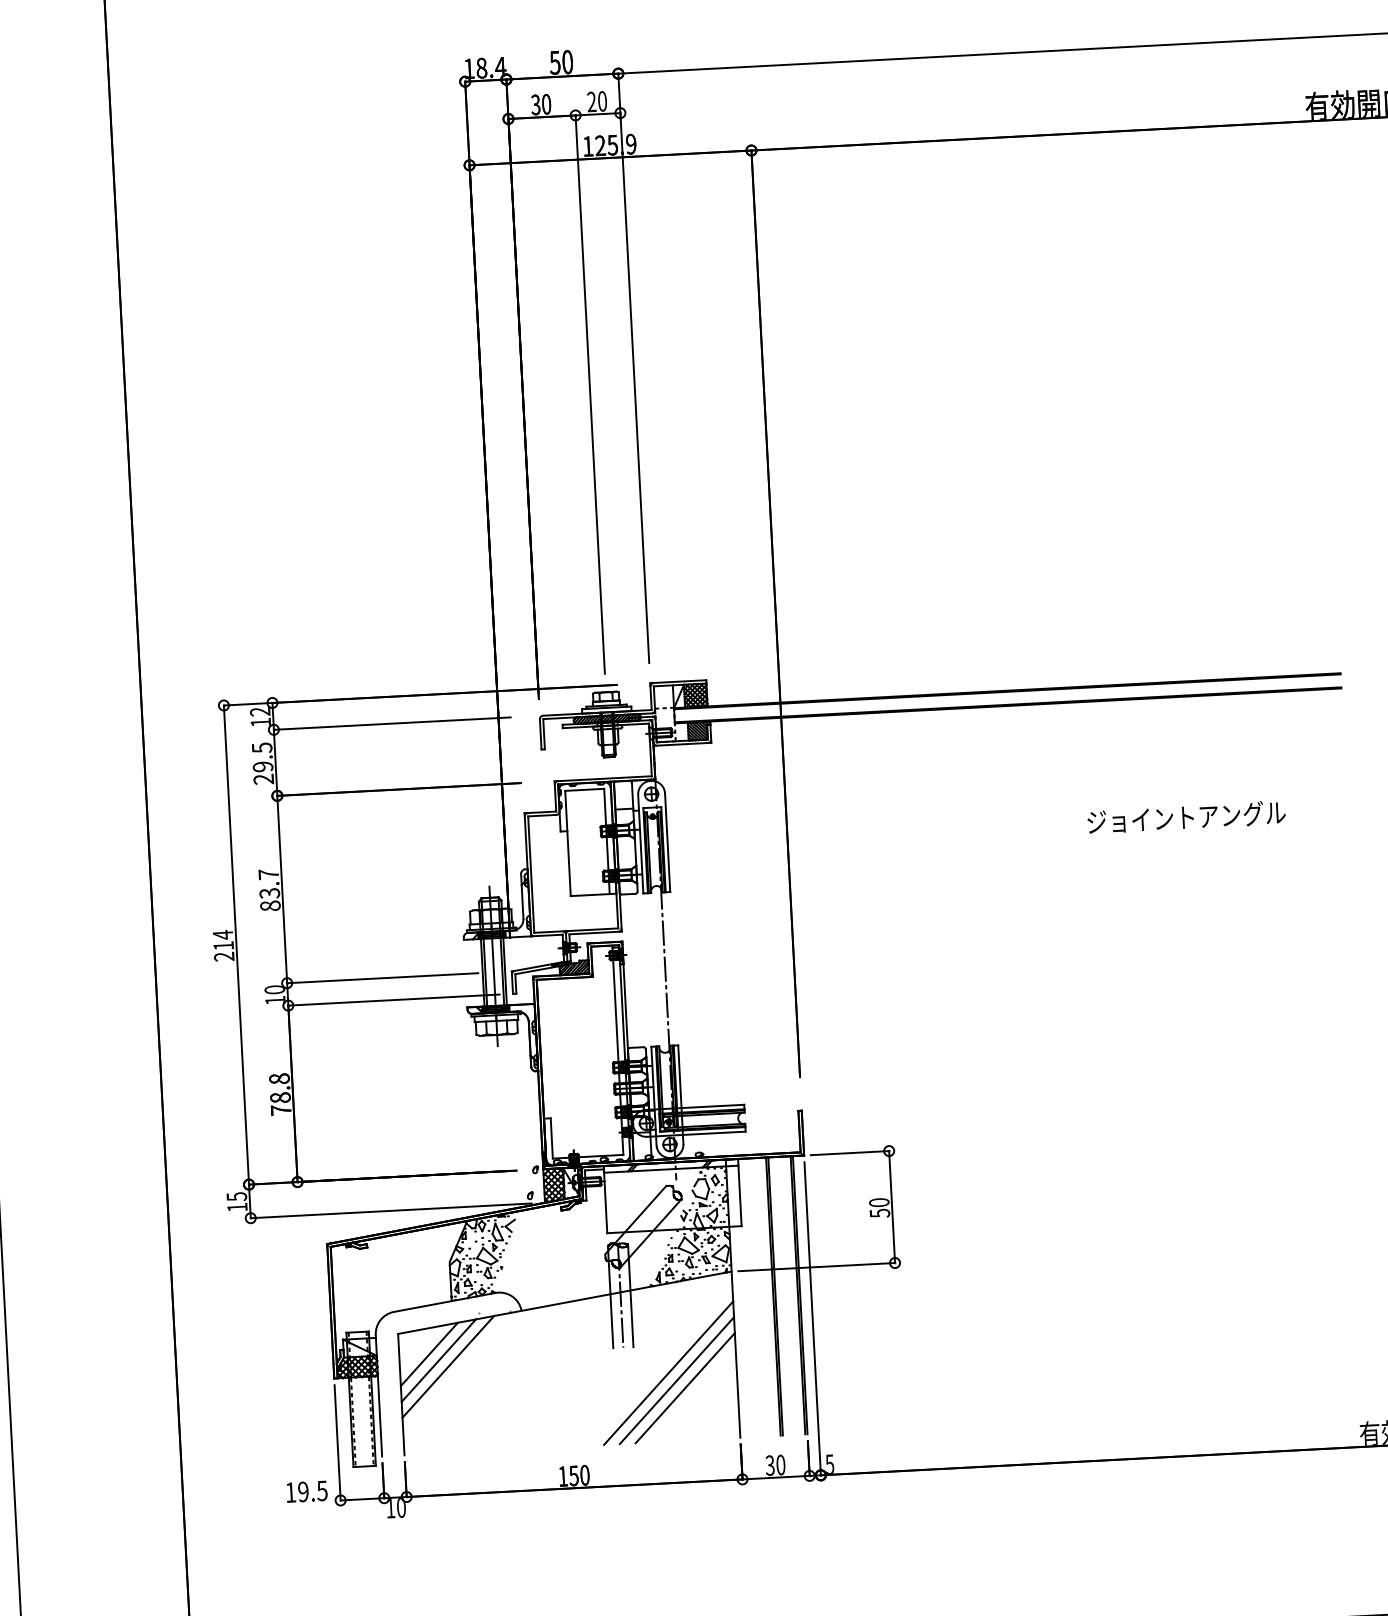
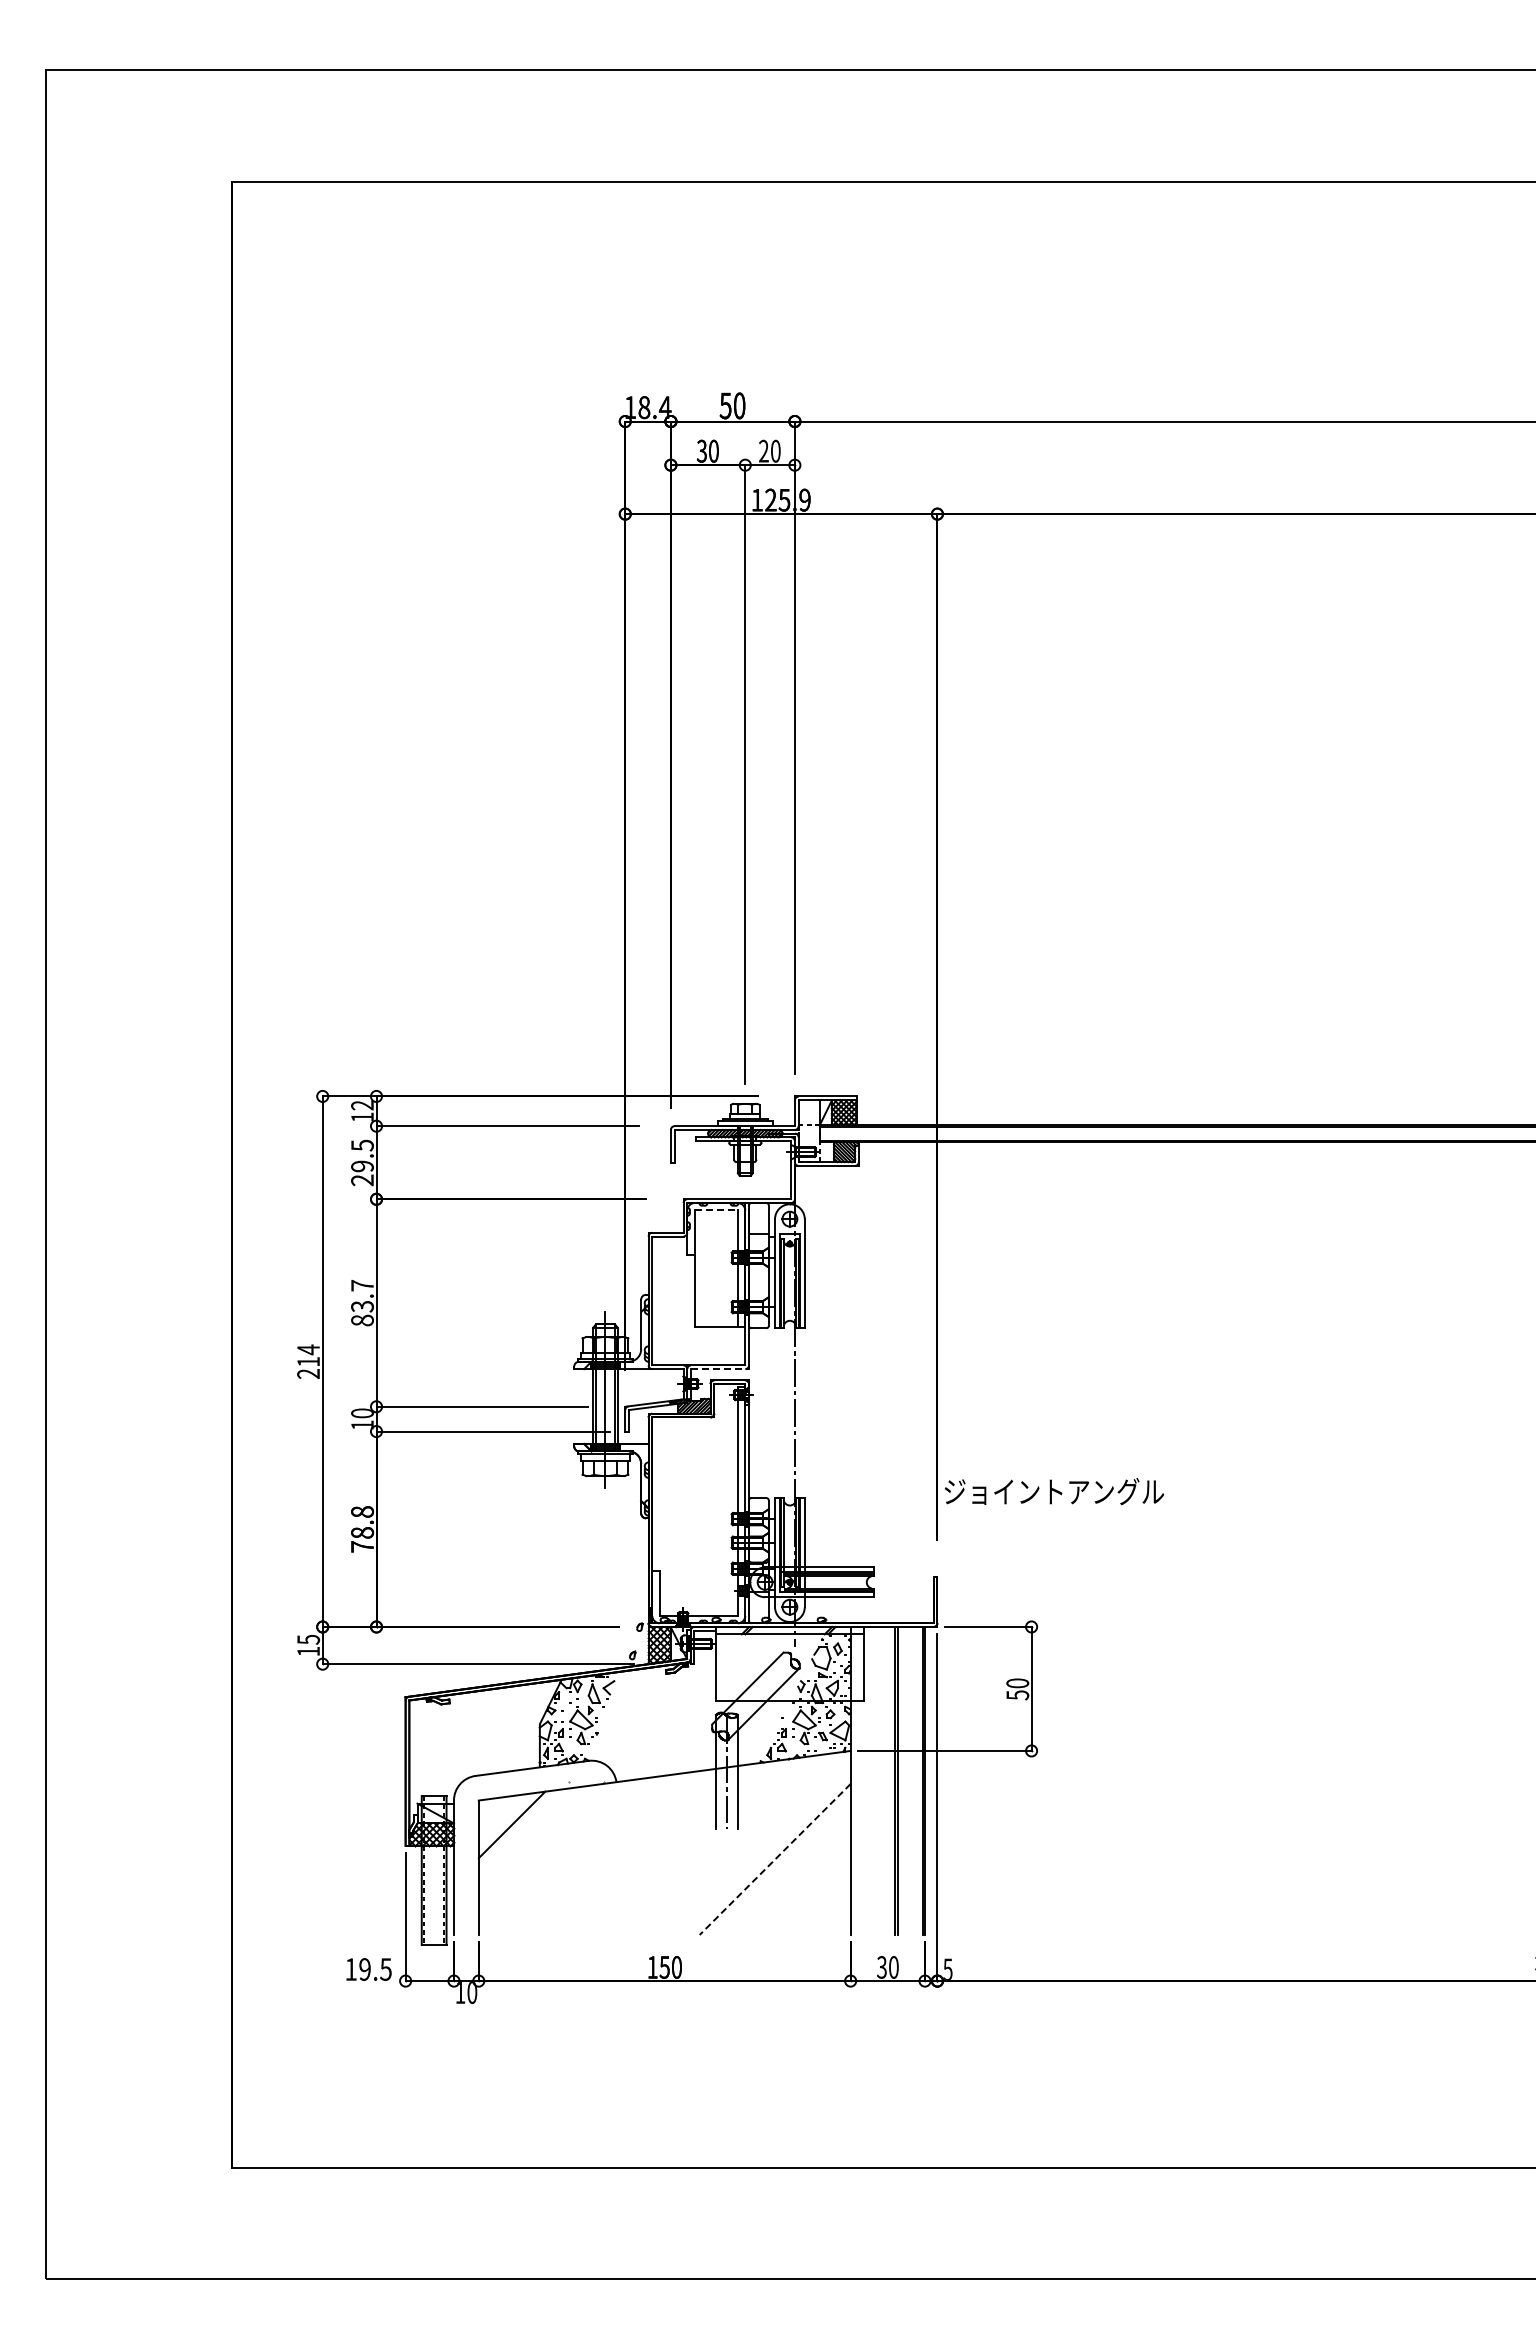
line: (584, 789) -> (716, 1210), solid -> dashed
text: (1186, 817) -> (1054, 1491), moved
line: (596, 933) -> (720, 1369), solid -> dashed
line: (438, 1359) -> (521, 1831), removed
line: (447, 1366) -> (531, 1839), removed
line: (668, 1373) -> (775, 1859), solid -> dashed
line: (676, 1380) -> (783, 1867), removed
line: (685, 1387) -> (792, 1876), removed

